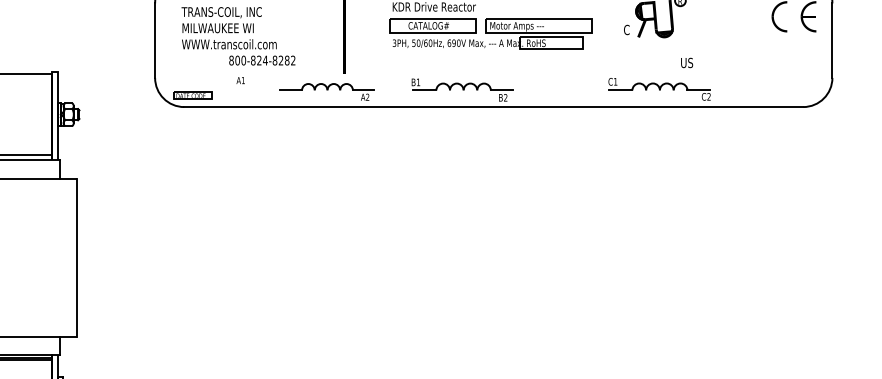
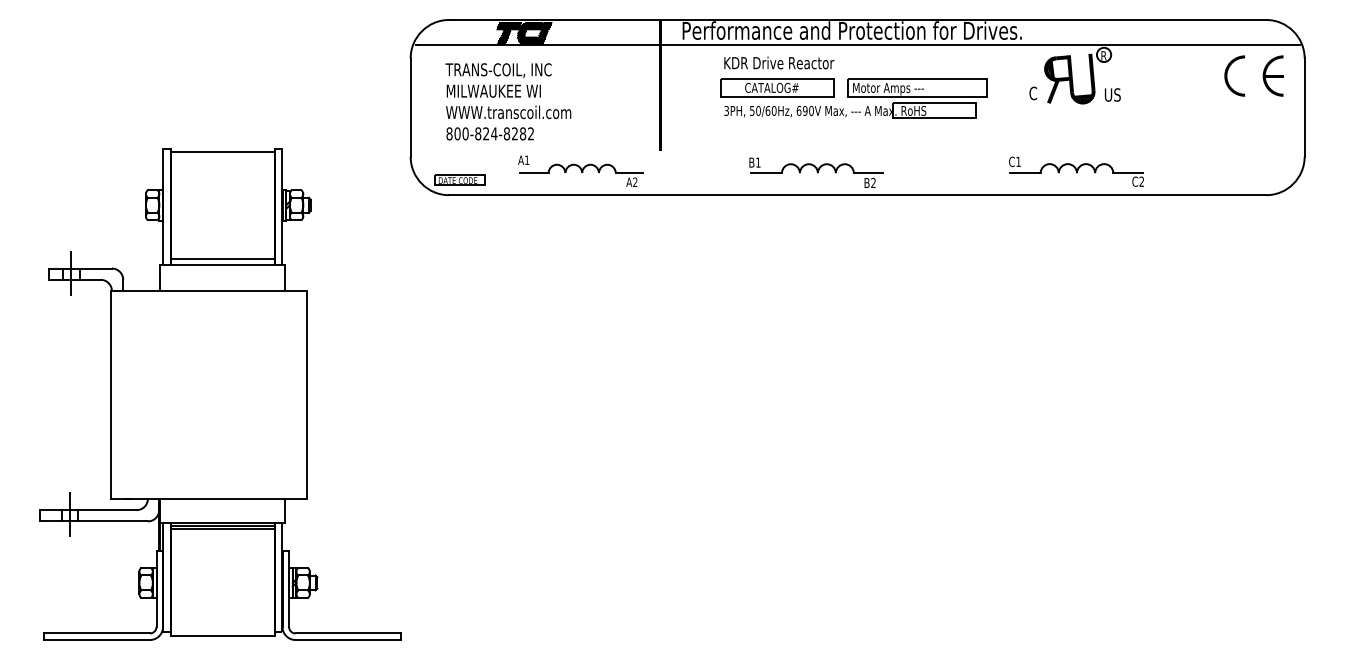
text: (261, 60) -> (489, 133), moved
text: (686, 62) -> (1112, 94), moved
part: (326, 91) -> (581, 174), moved

